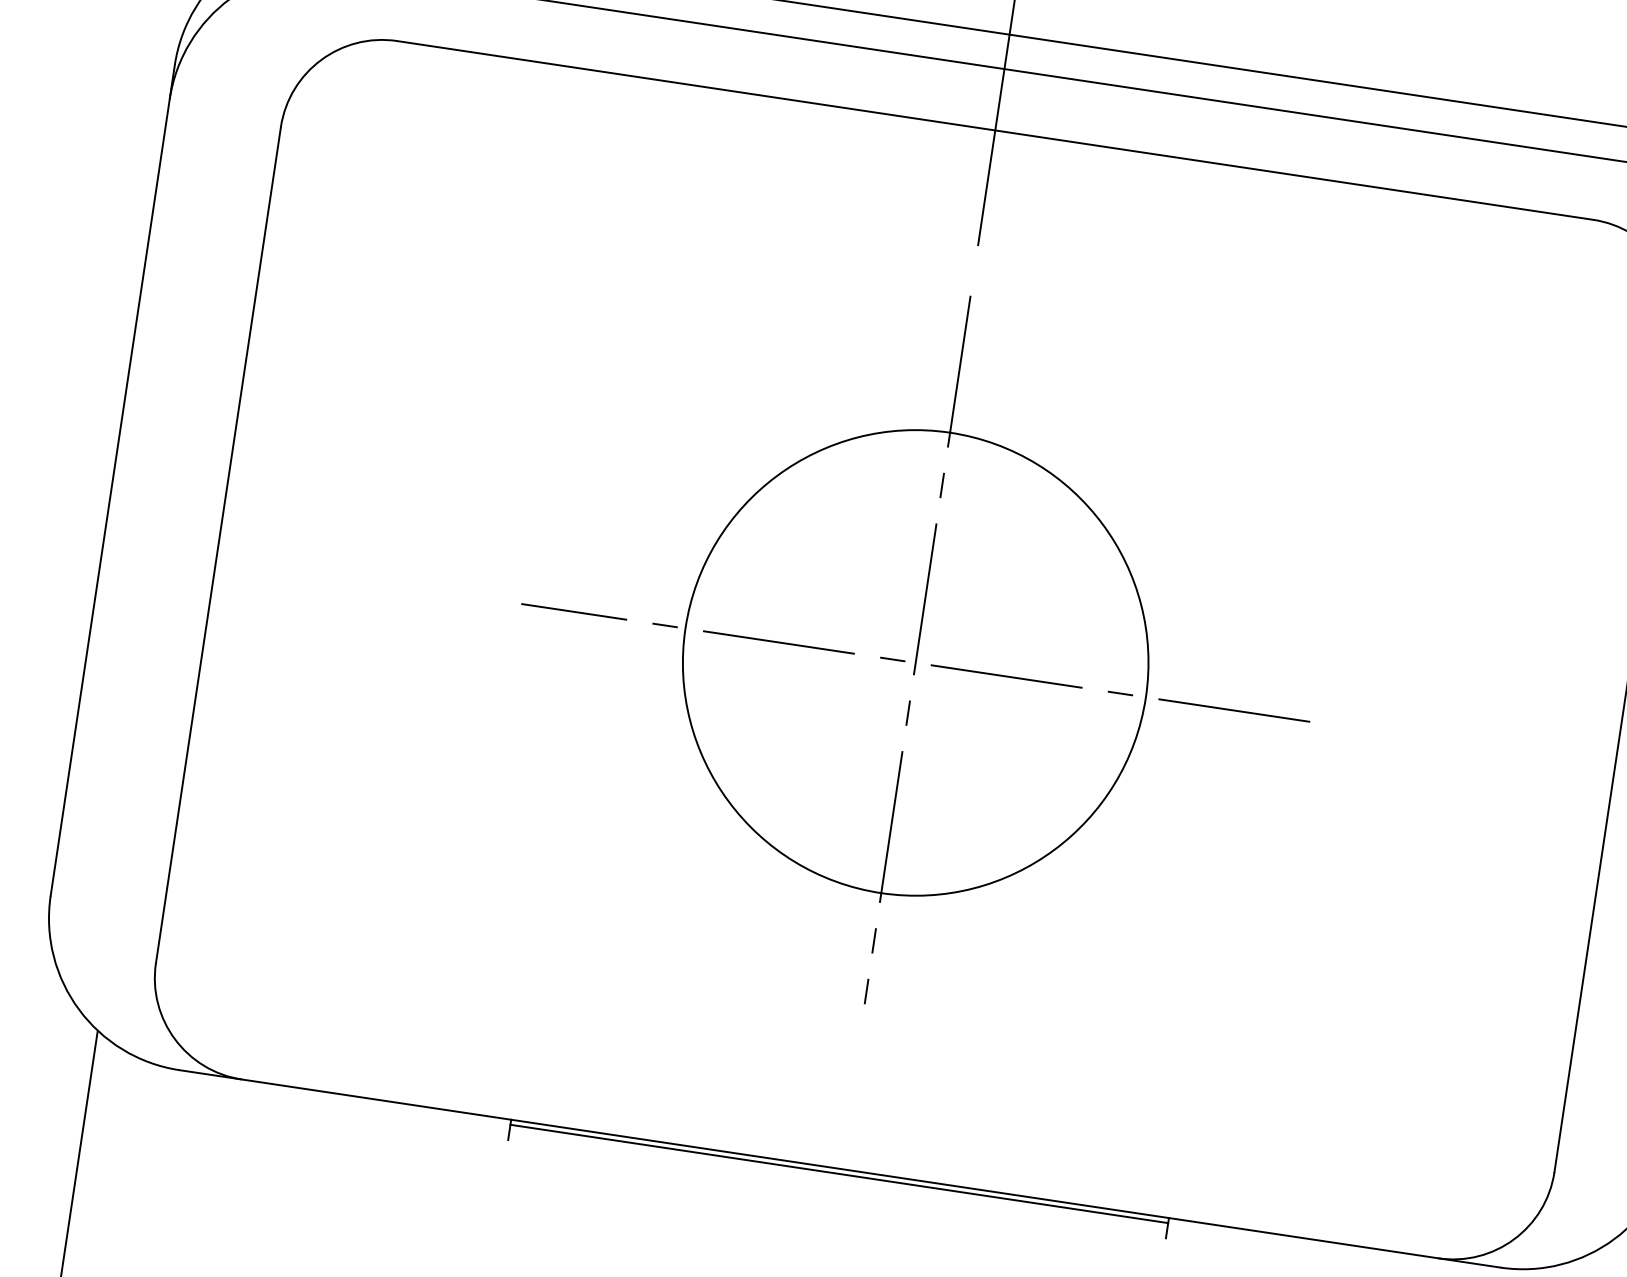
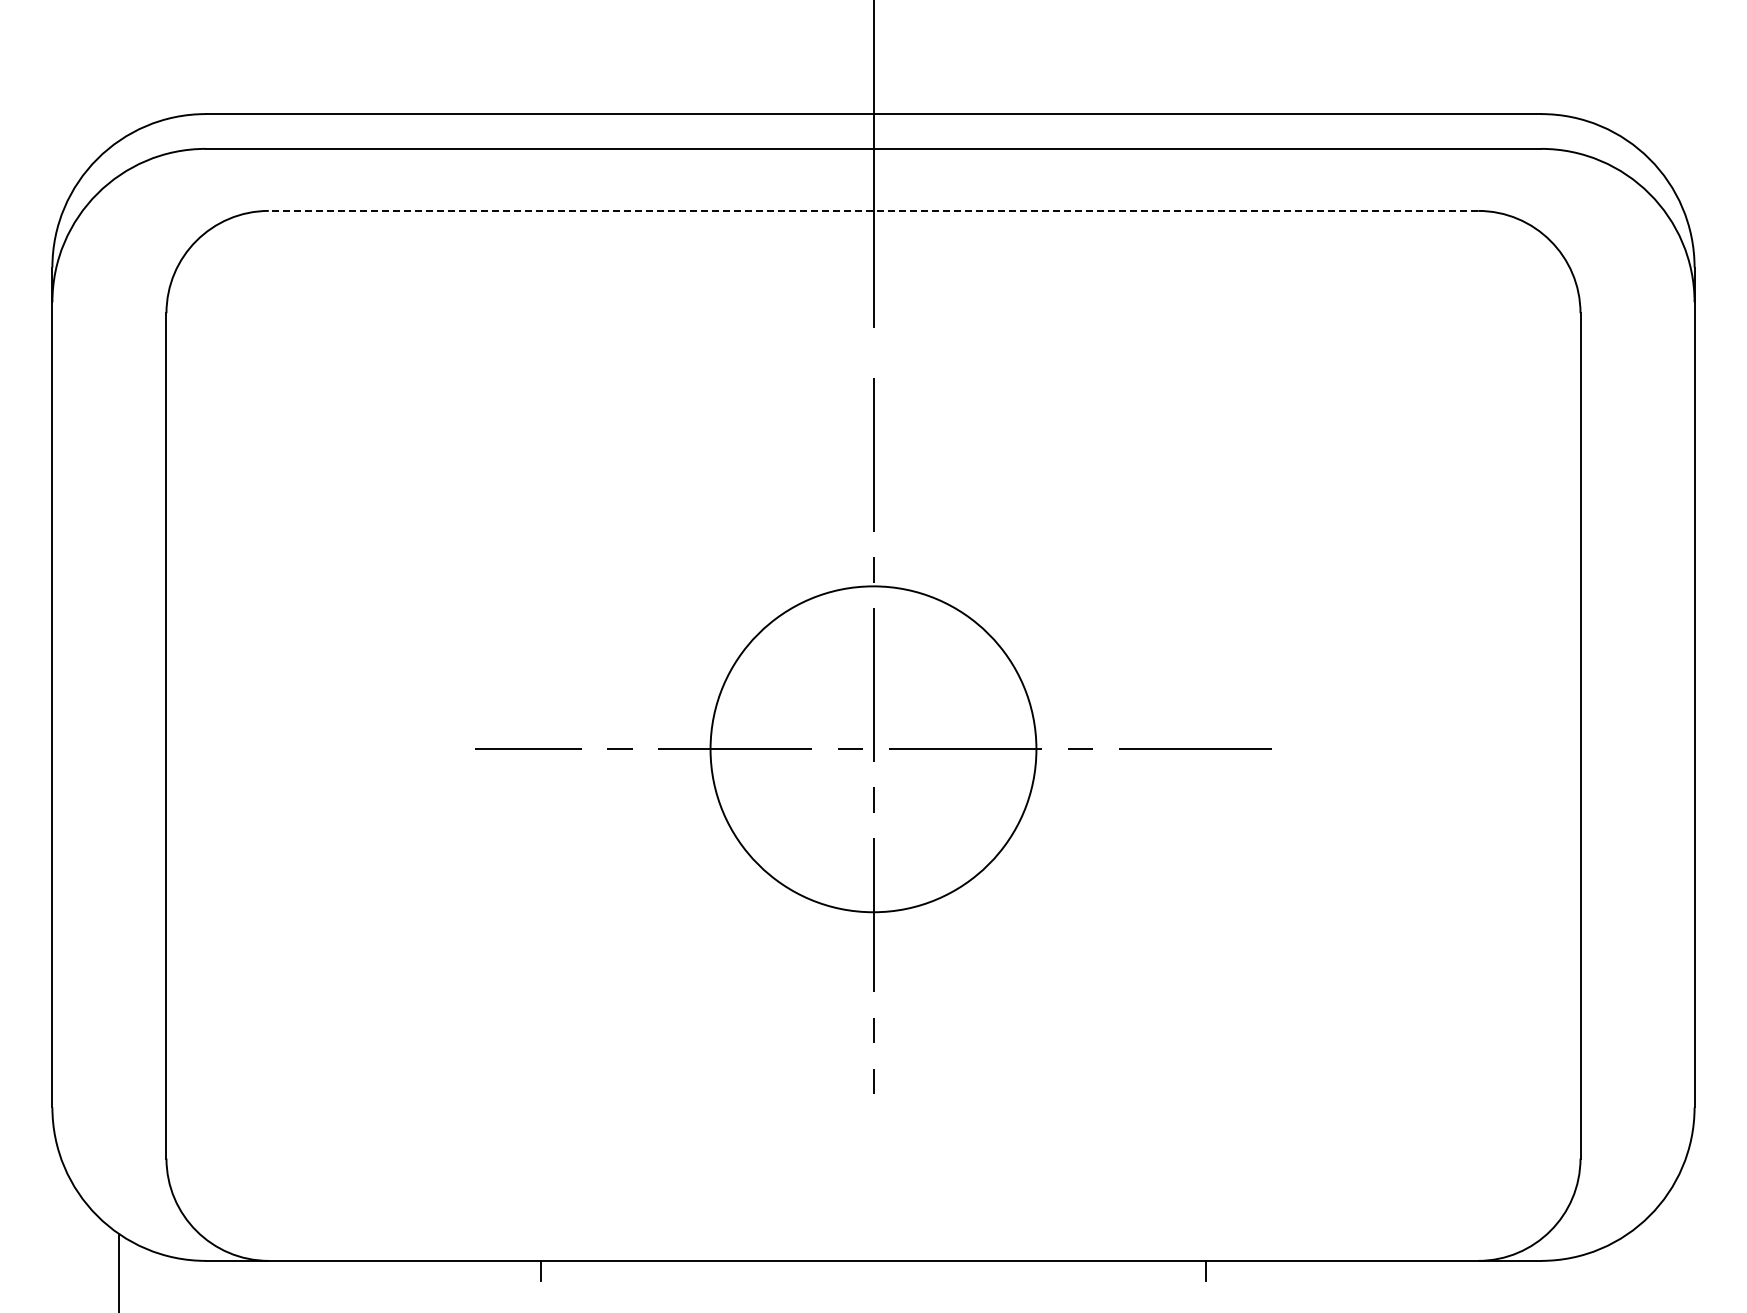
line: (995, 130) -> (873, 210), solid -> dashed
circle: (915, 663) -> (873, 749), size x0.7
line: (839, 1174) -> (873, 1266), removed

